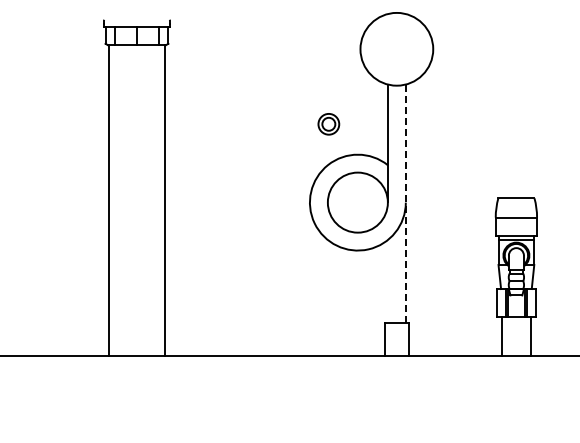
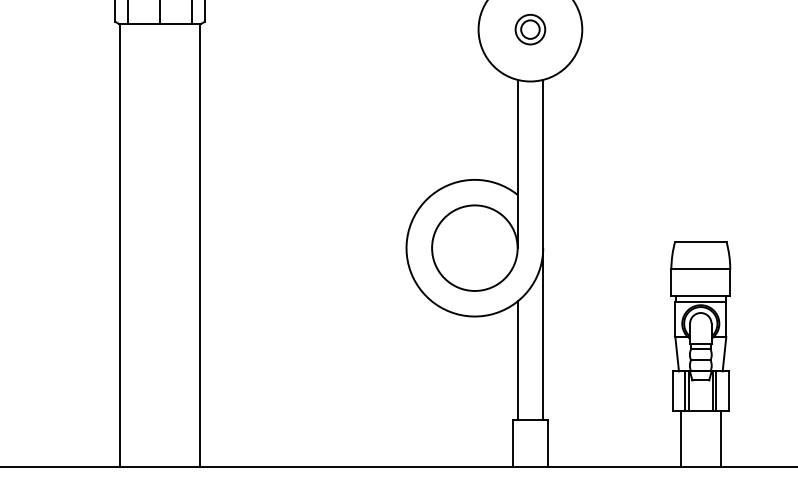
part: (328, 124) -> (529, 29), moved
line: (405, 204) -> (542, 250), dashed -> solid
line: (387, 281) -> (517, 360), added

